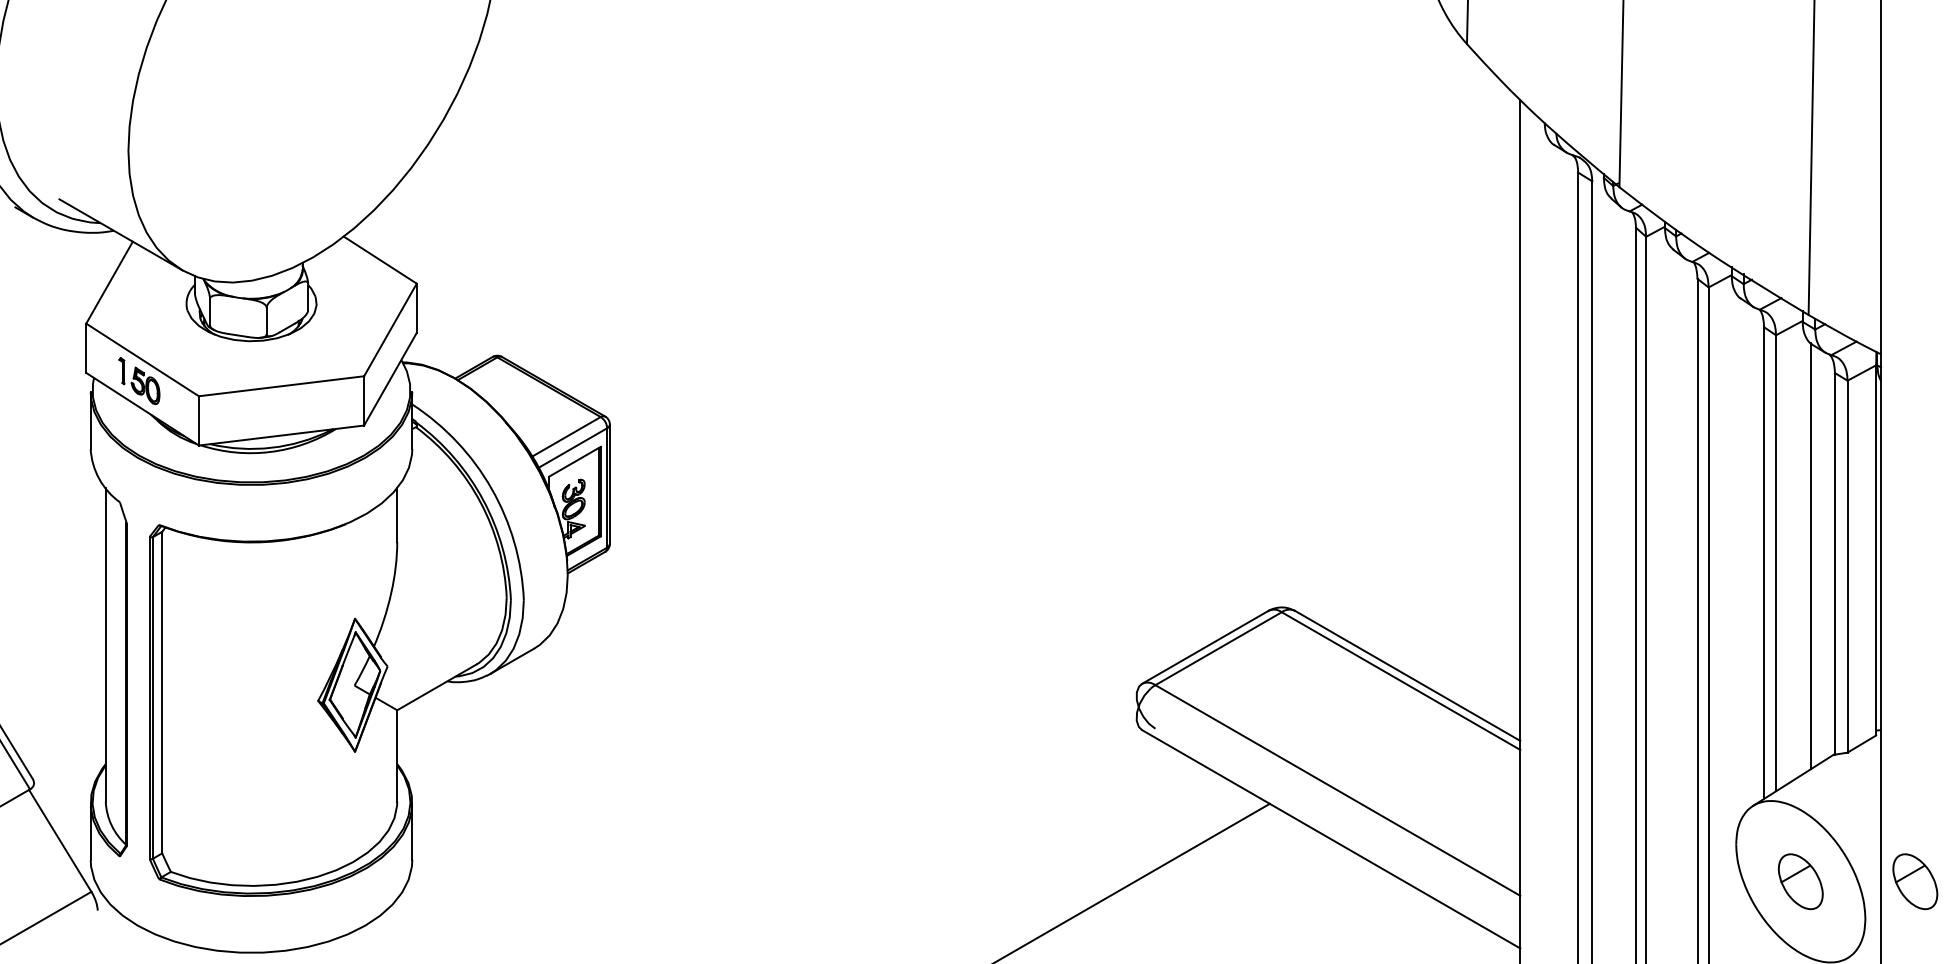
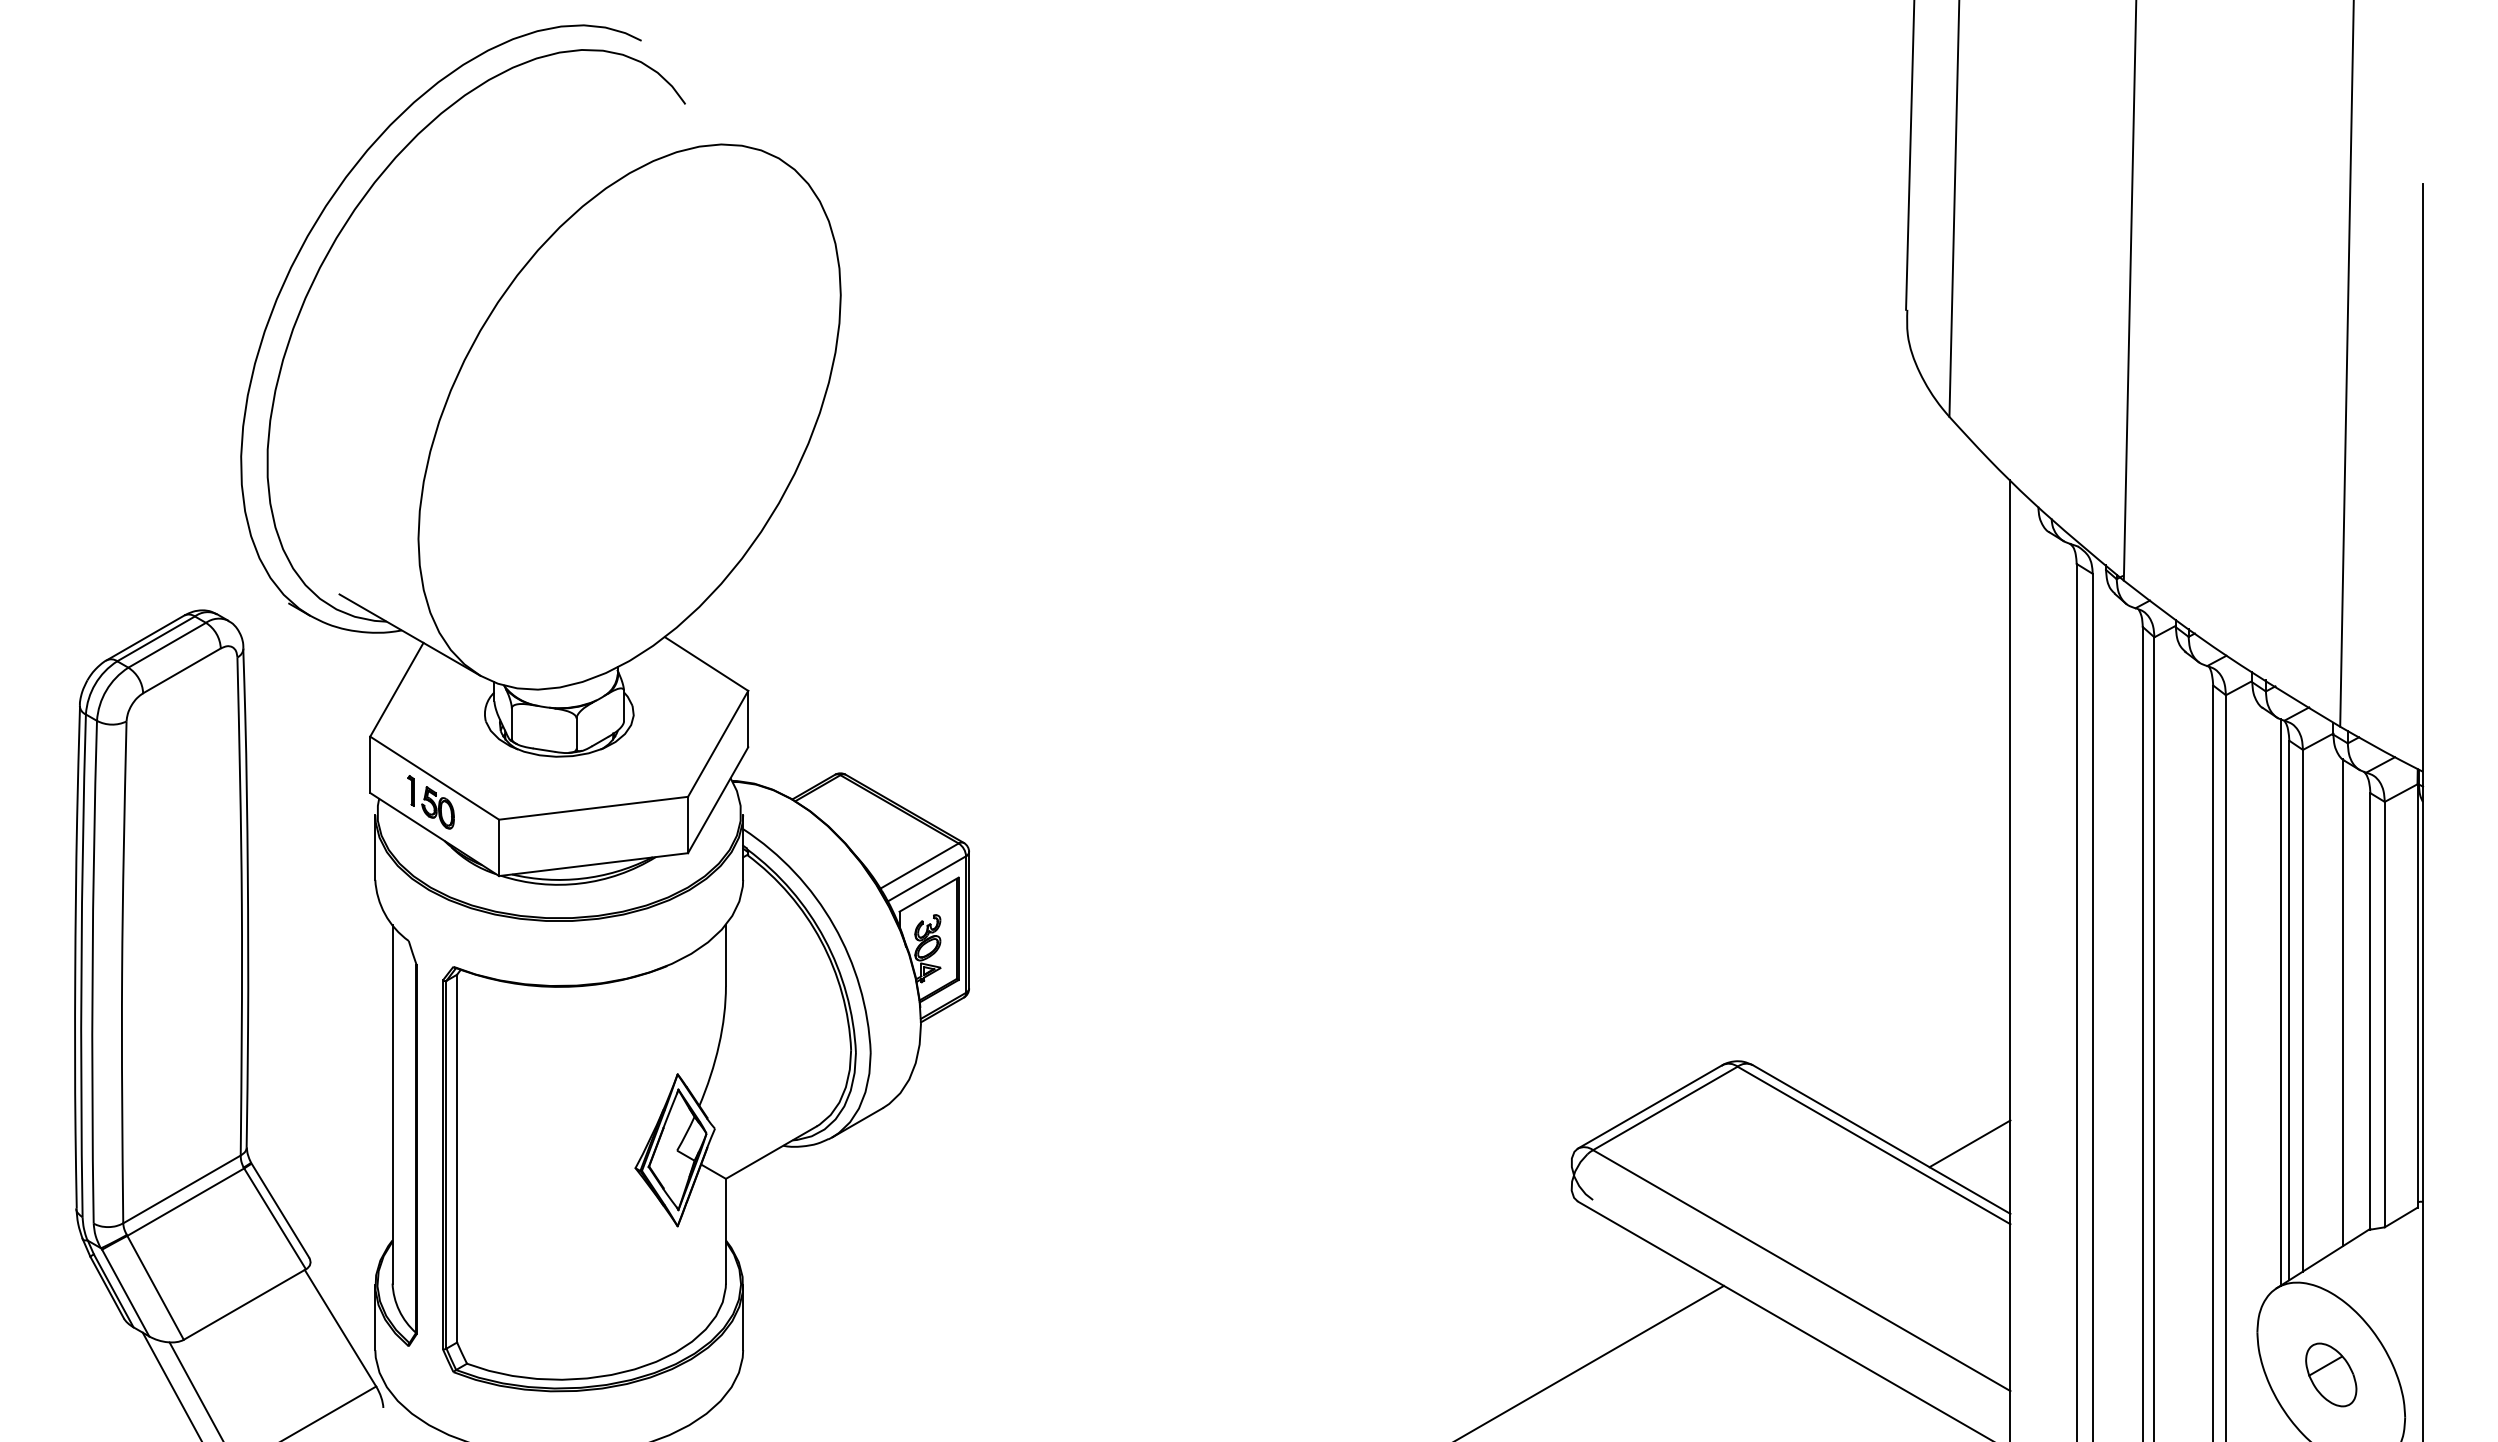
line: (1757, 556) -> (2281, 1002), added
line: (1484, 679) -> (1969, 1143), added
part: (1915, 881) -> (2462, 1374), removed

